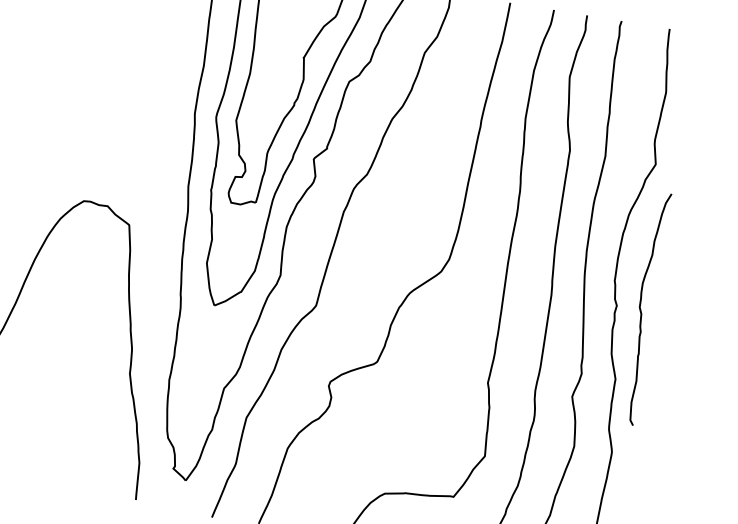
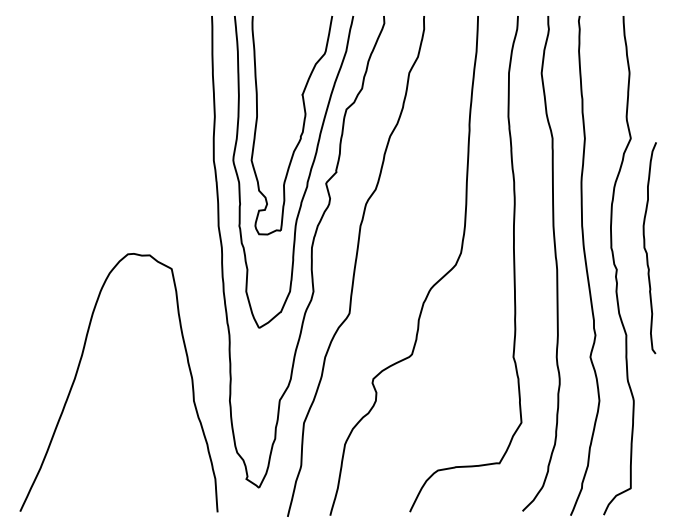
curve: (641, 309) -> (646, 249), moved

